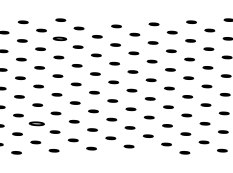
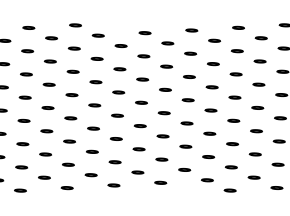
part: (59, 38) -> (73, 48), size x0.71
part: (36, 123) -> (45, 154), size x0.62

